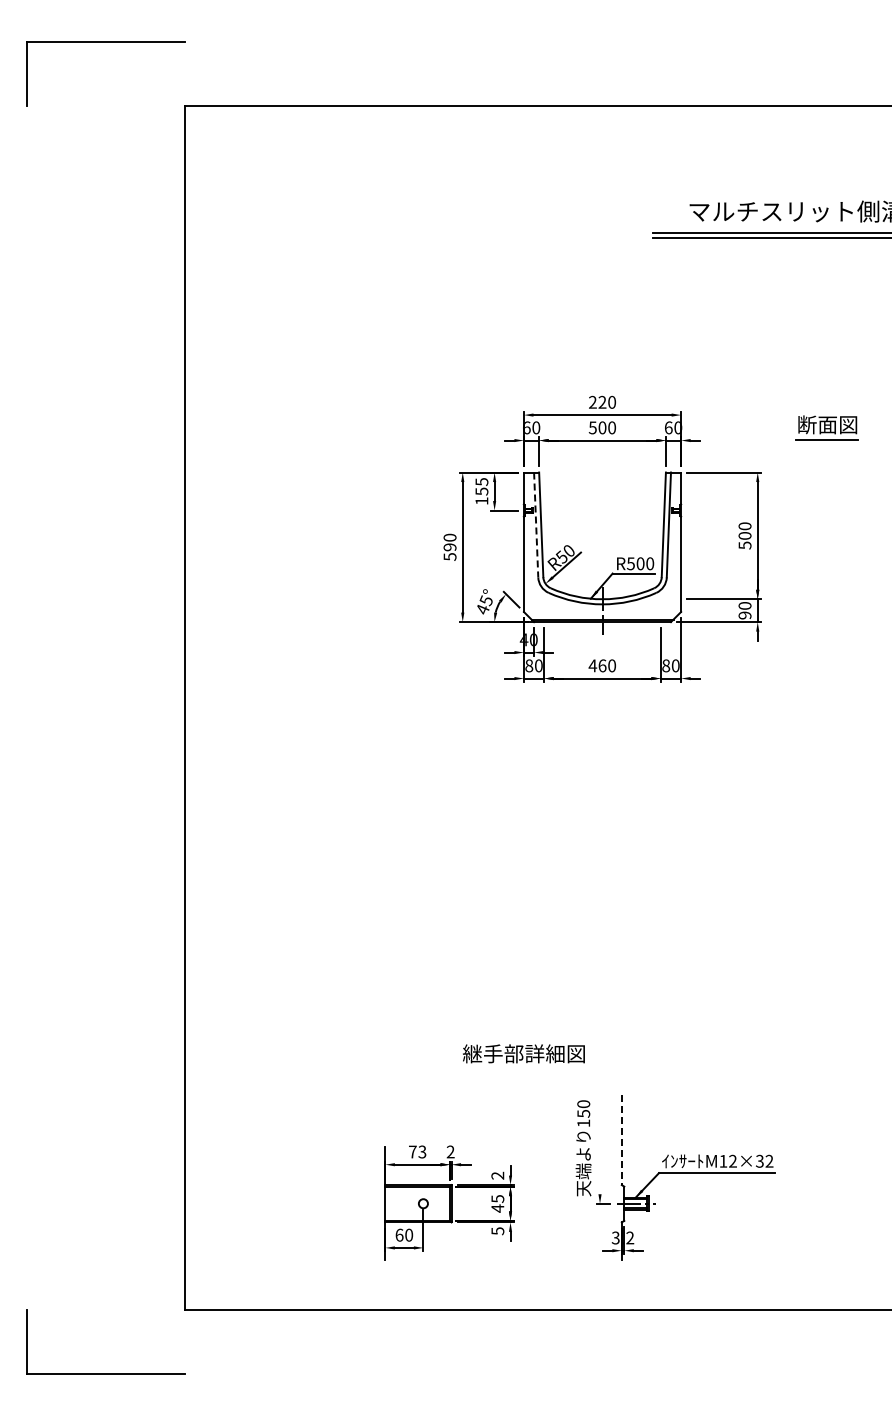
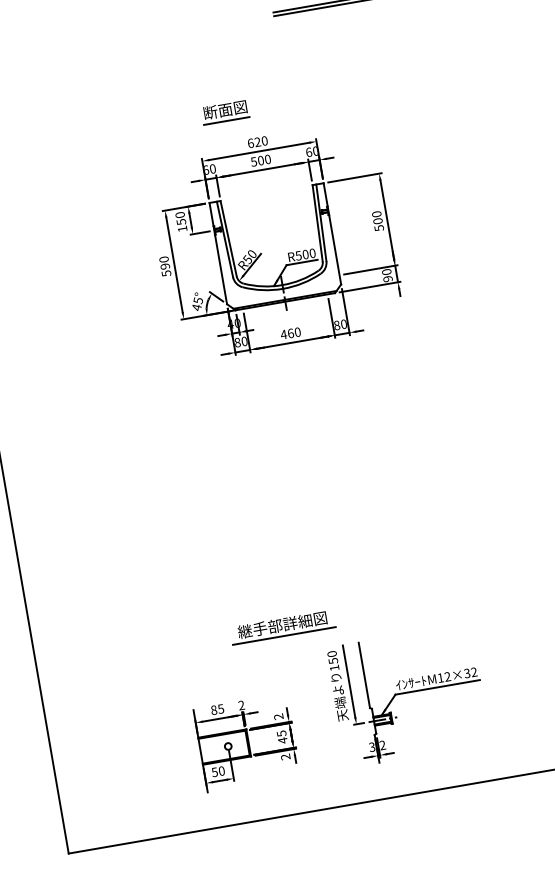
text: (592, 401) -> (250, 142), 220 -> 620
part: (826, 427) -> (224, 112), moved
text: (481, 481) -> (179, 214), 155 -> 150
line: (536, 525) -> (225, 239), dashed -> solid
line: (523, 1068) -> (283, 635), added
line: (621, 1140) -> (364, 675), dashed -> solid
line: (600, 1144) -> (349, 681), added
text: (417, 1151) -> (217, 709), 73 -> 85
text: (497, 1231) -> (285, 757), 5 -> 2
text: (399, 1234) -> (214, 771), 60 -> 50

